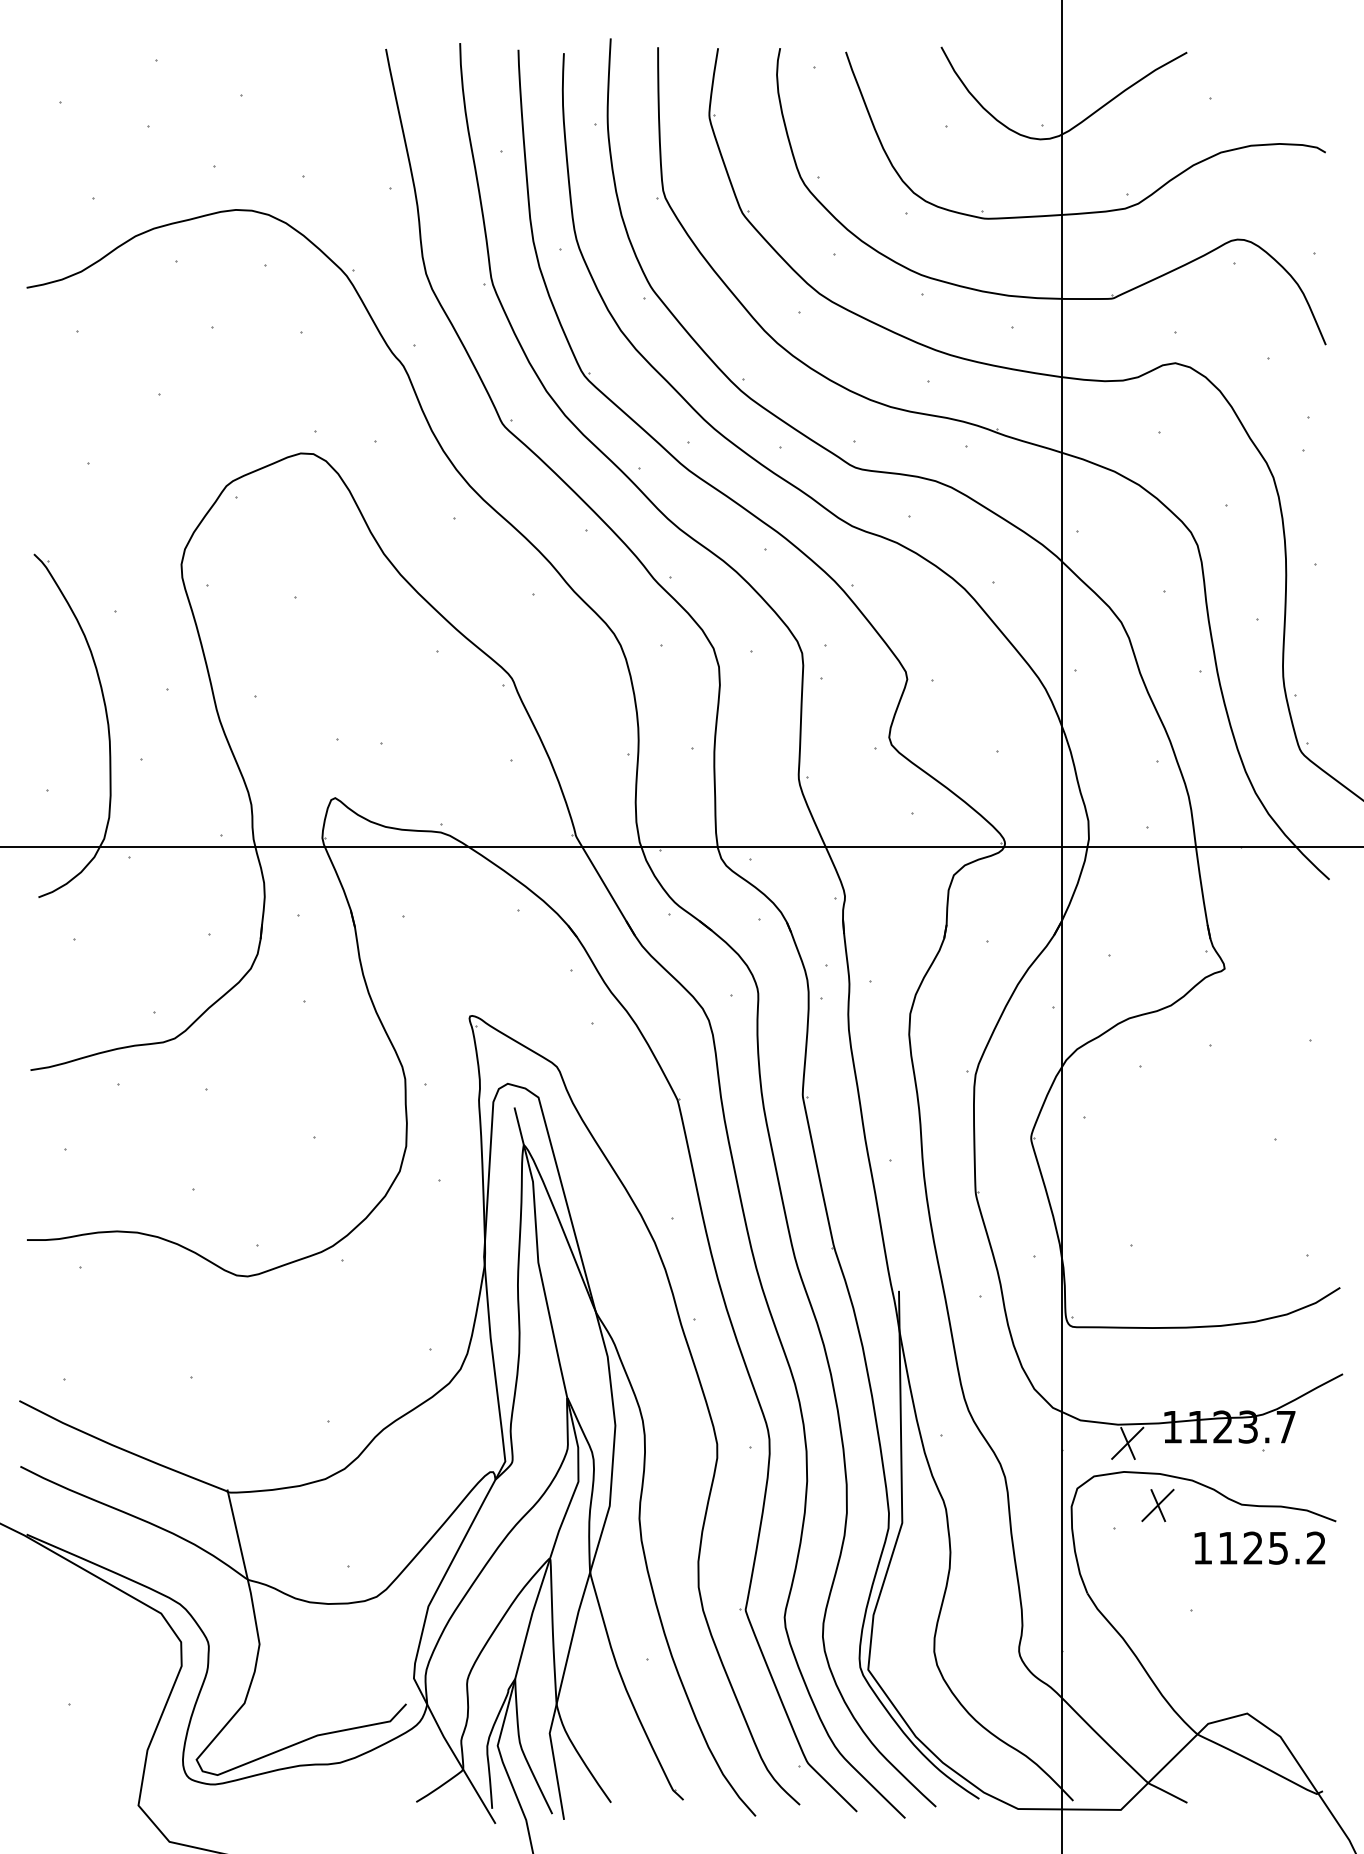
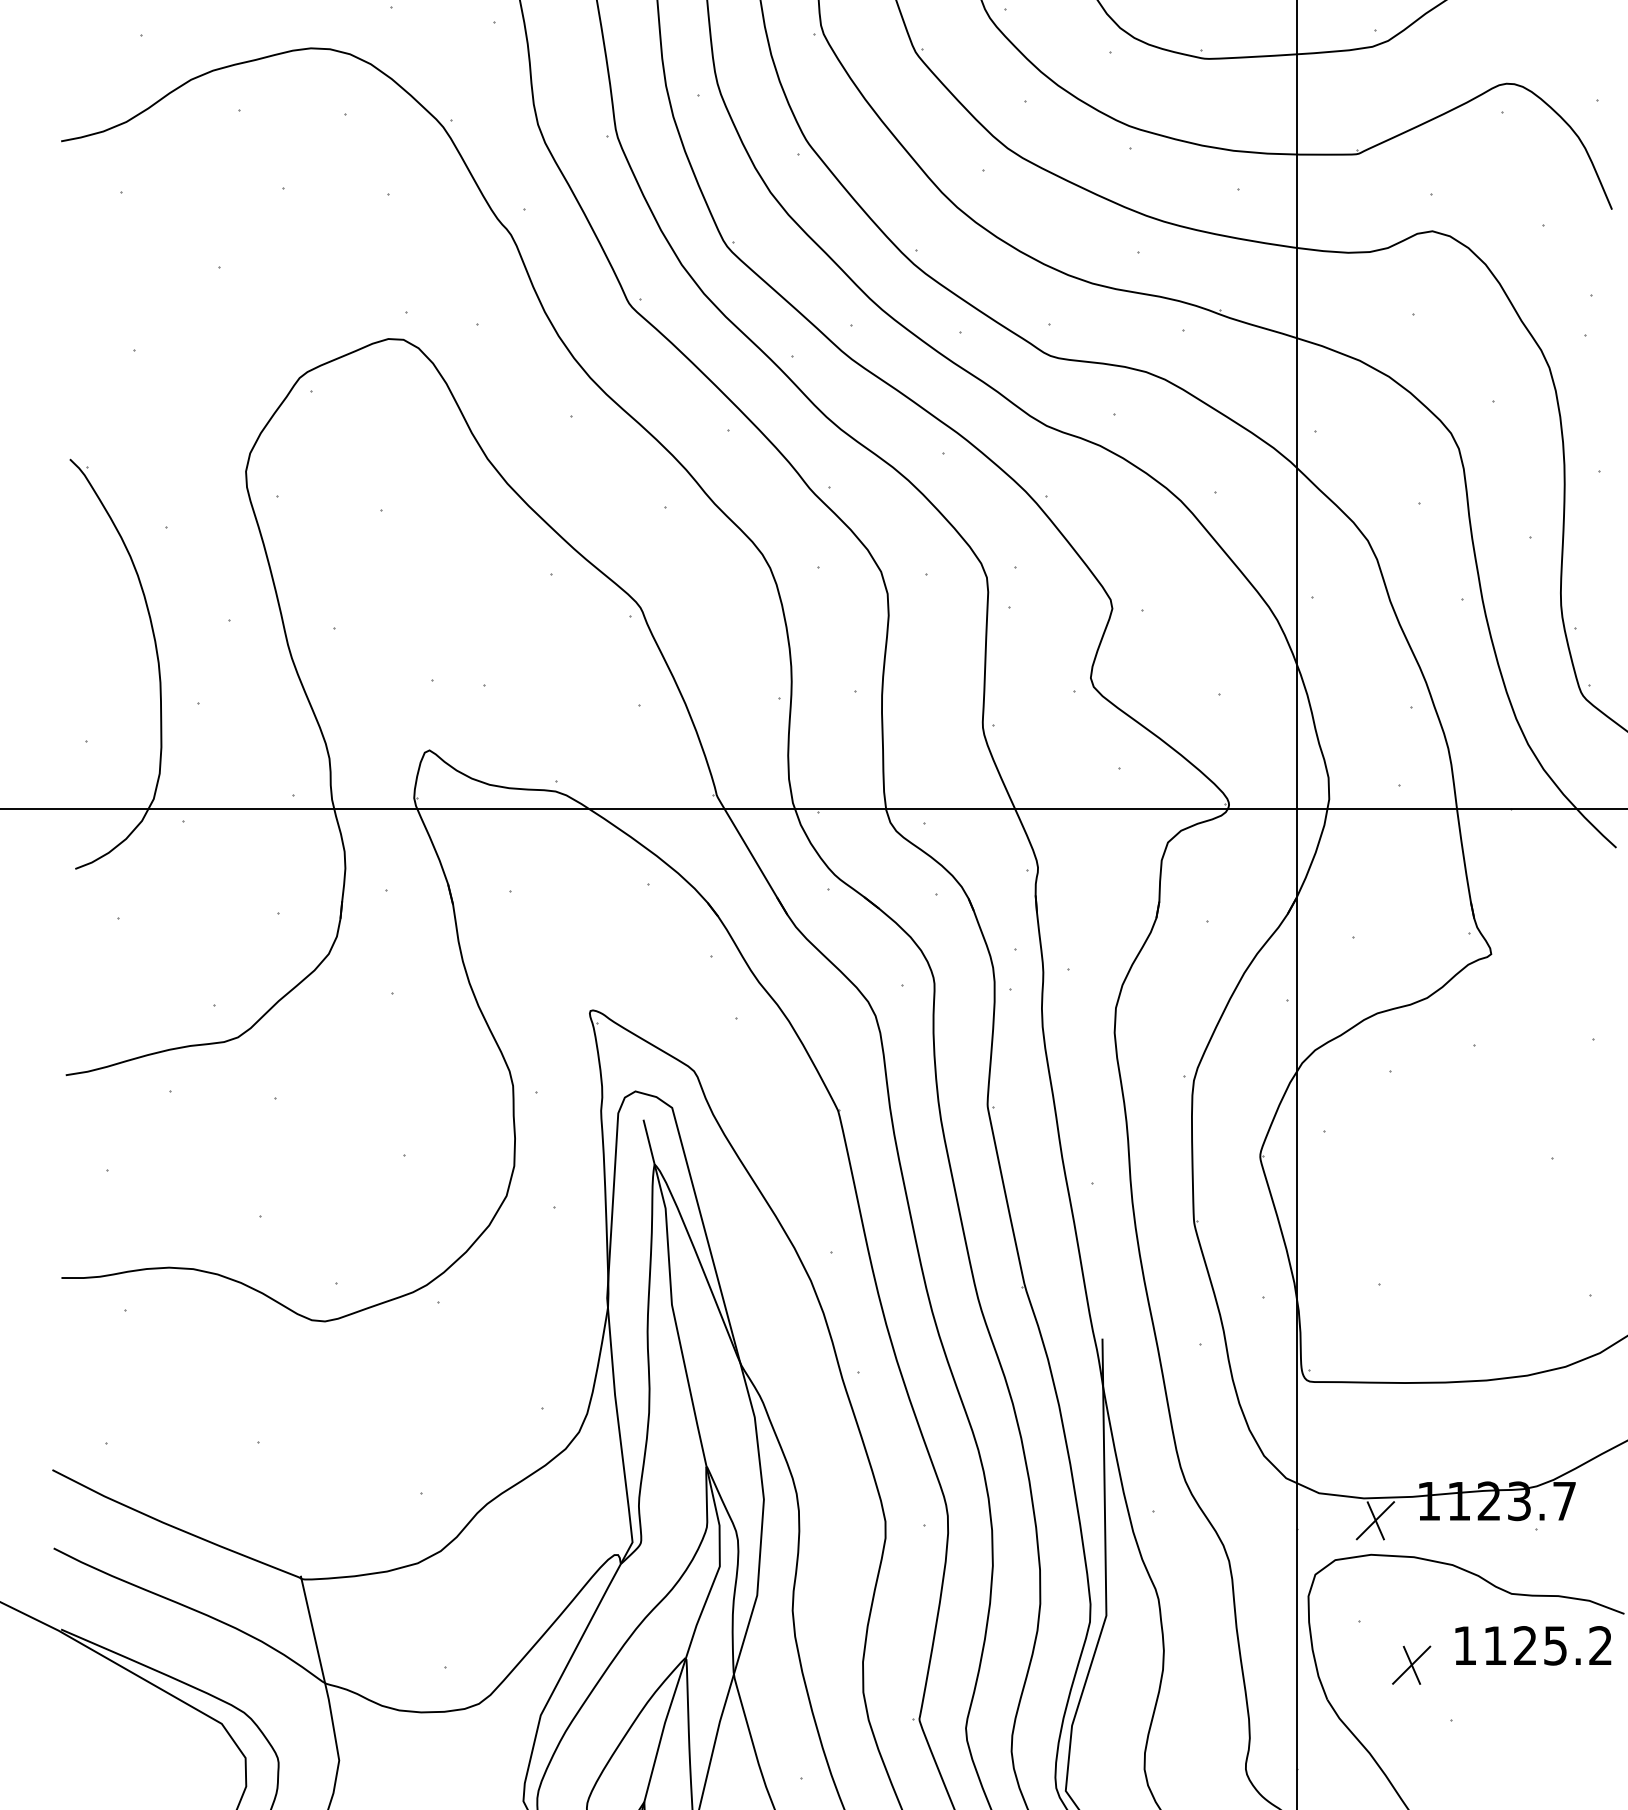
part: (1157, 1505) -> (1411, 1665), moved

